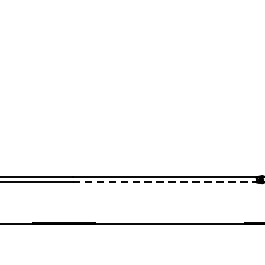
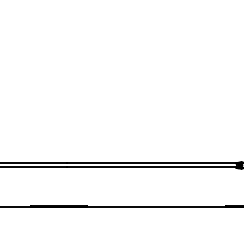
line: (165, 181) -> (152, 167), dashed -> solid

